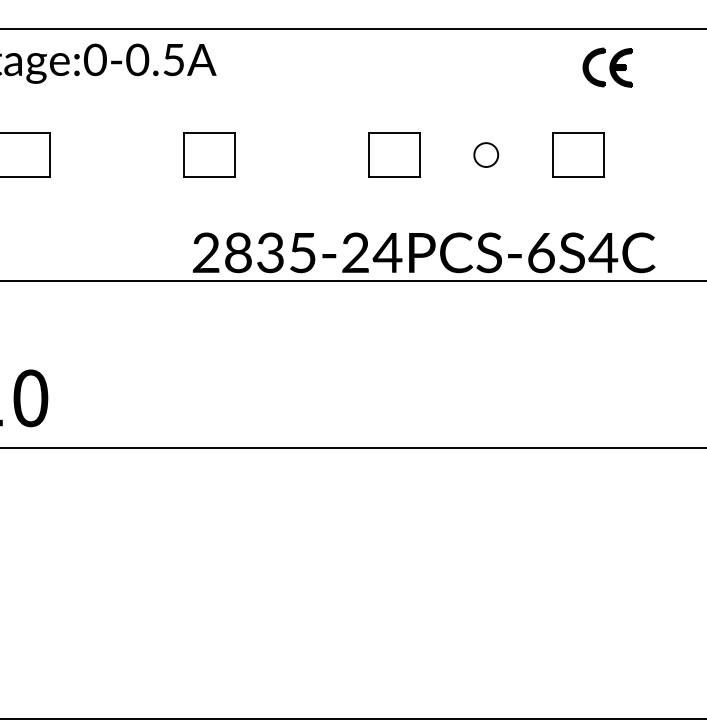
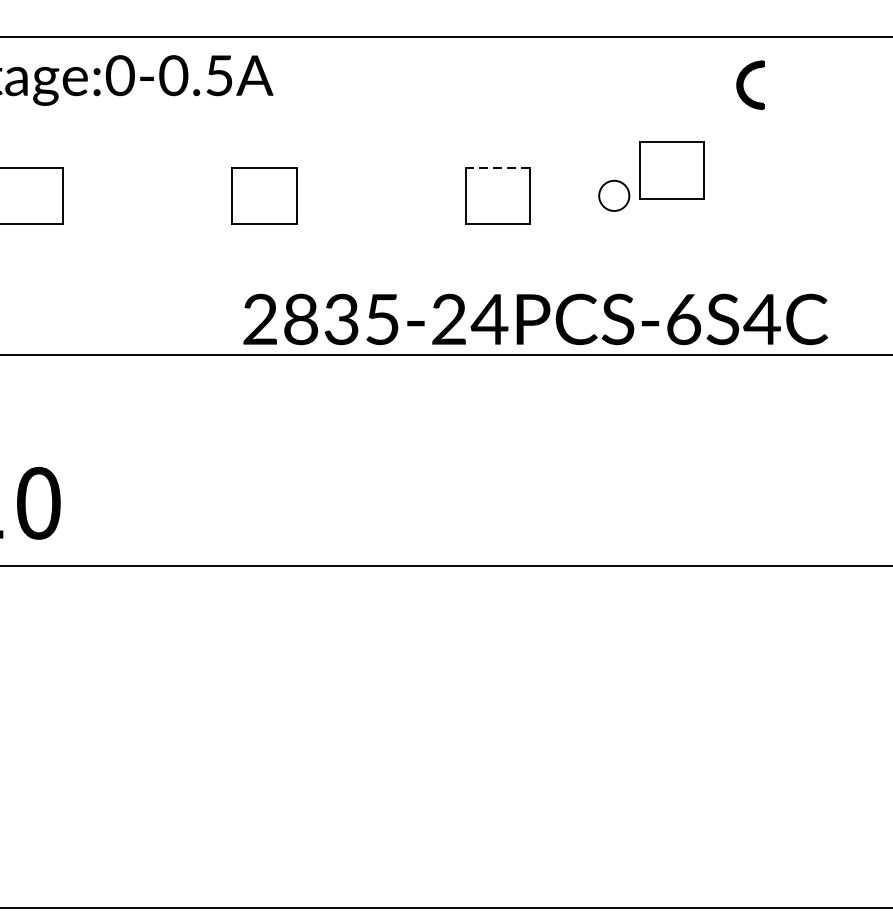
part: (620, 67) -> (783, 85), removed
line: (393, 132) -> (497, 167), solid -> dashed
part: (578, 154) -> (671, 169), moved

